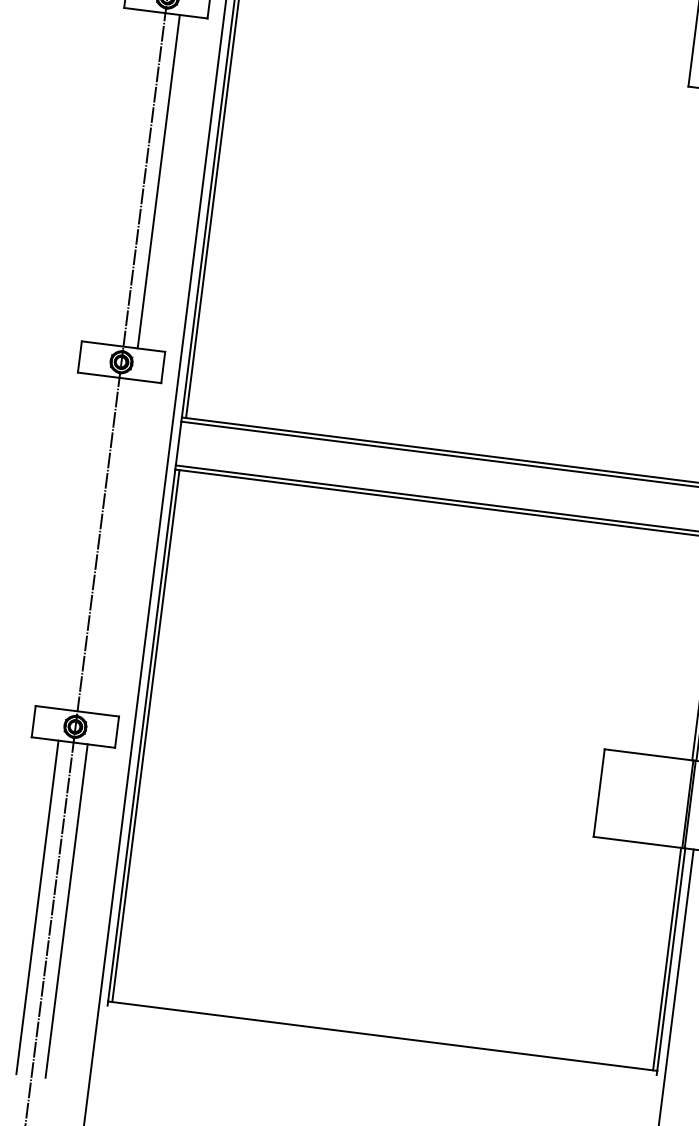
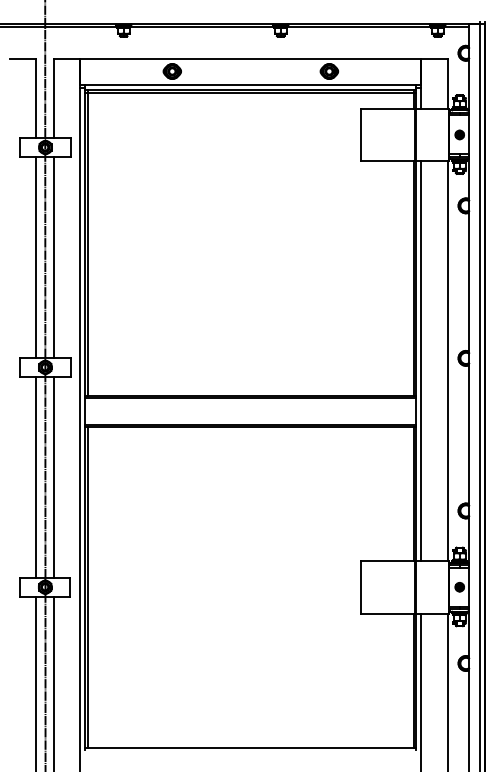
line: (130, 176) -> (36, 256), added
line: (83, 541) -> (36, 476), added
line: (112, 544) -> (53, 476), added

